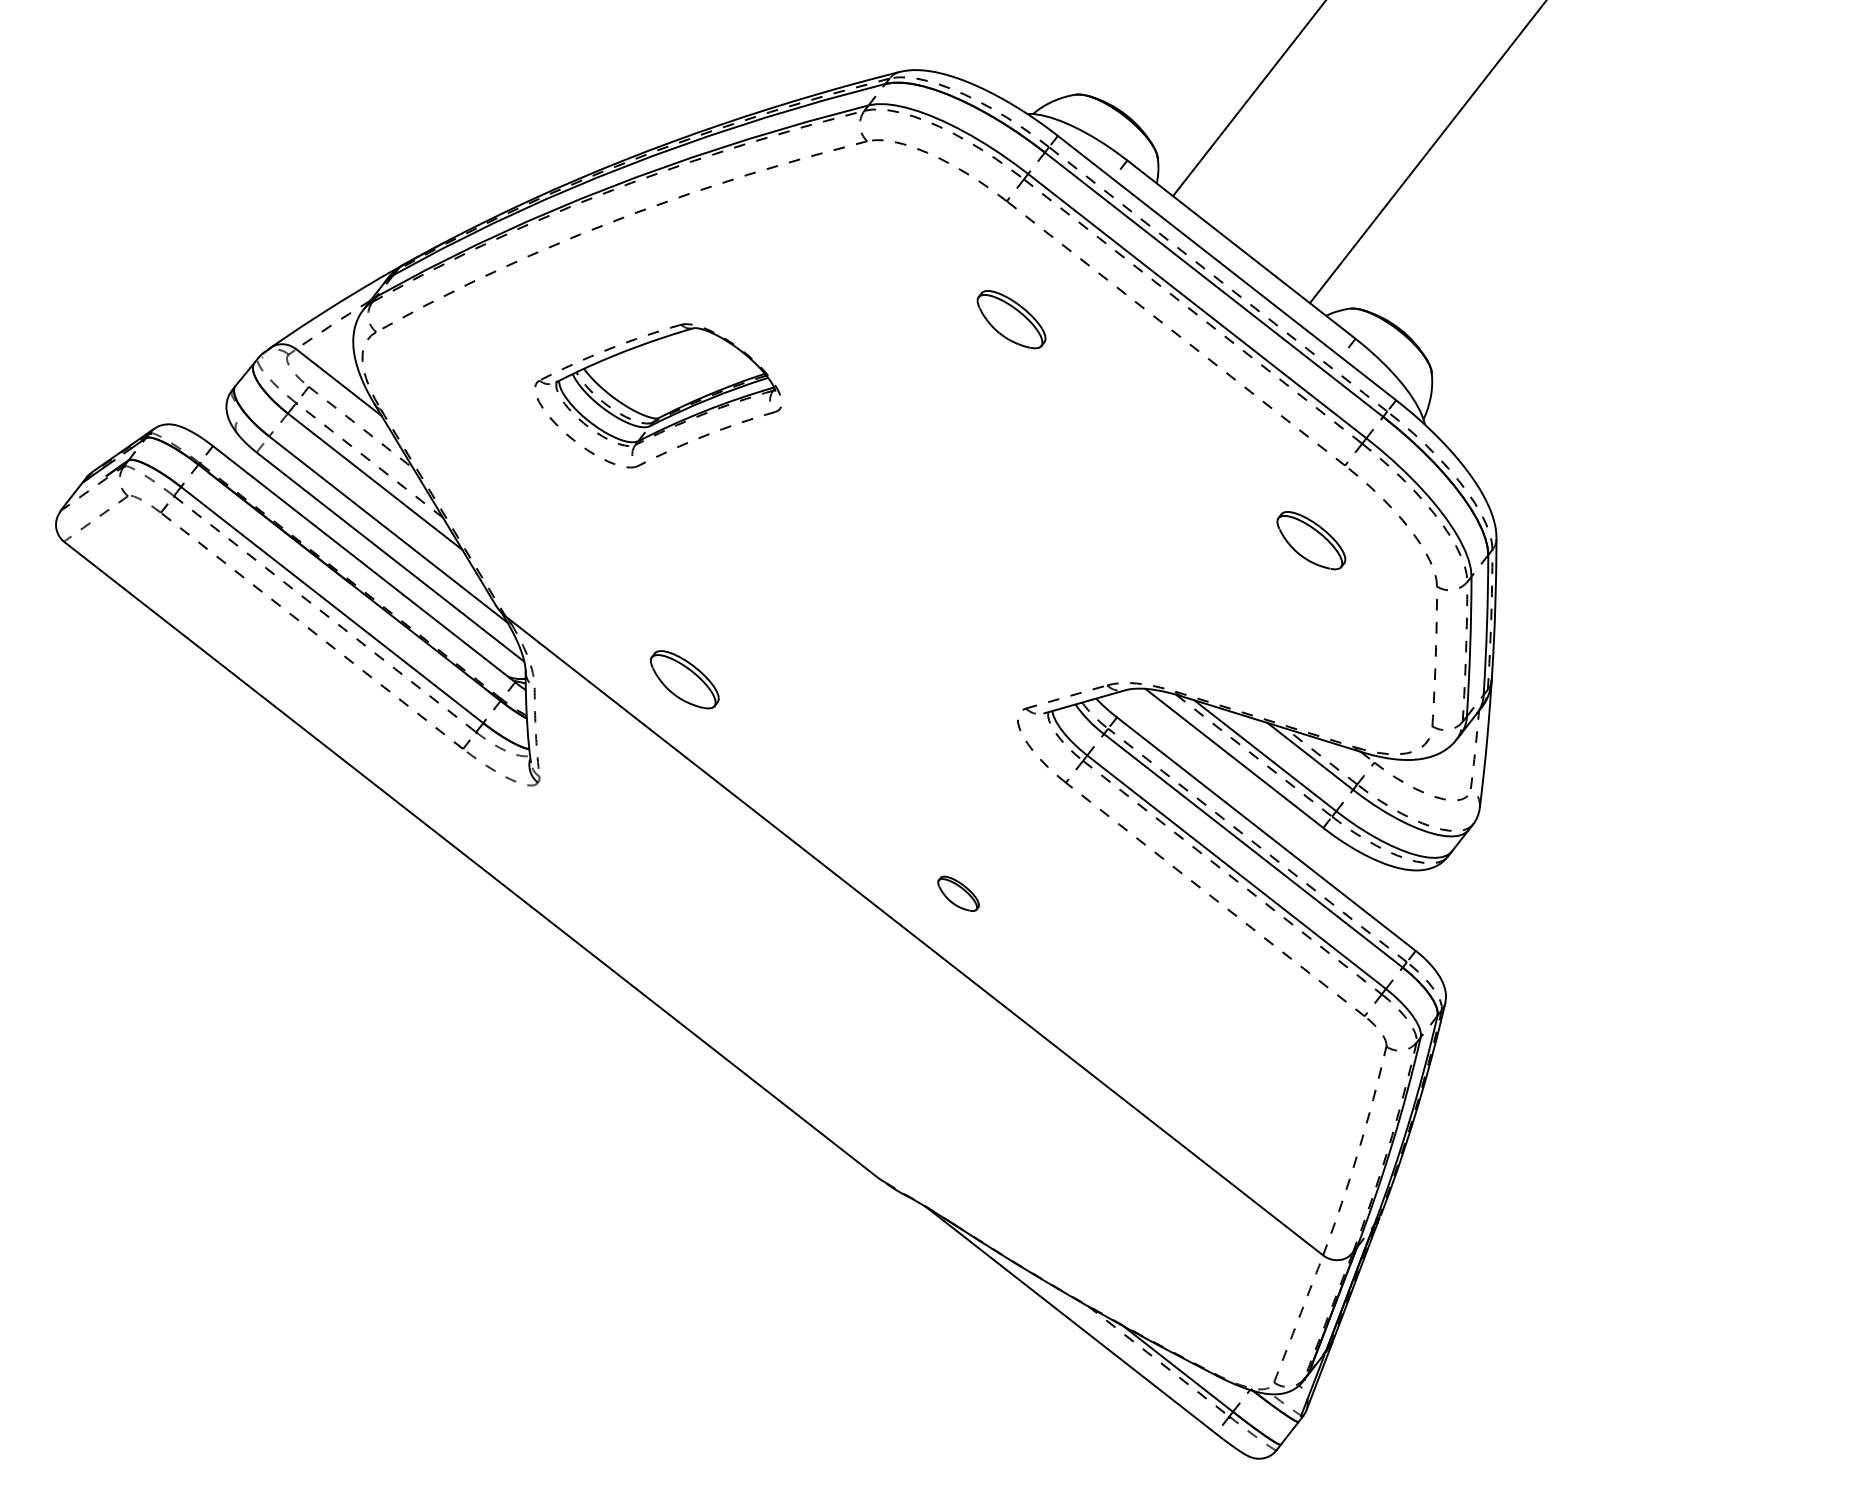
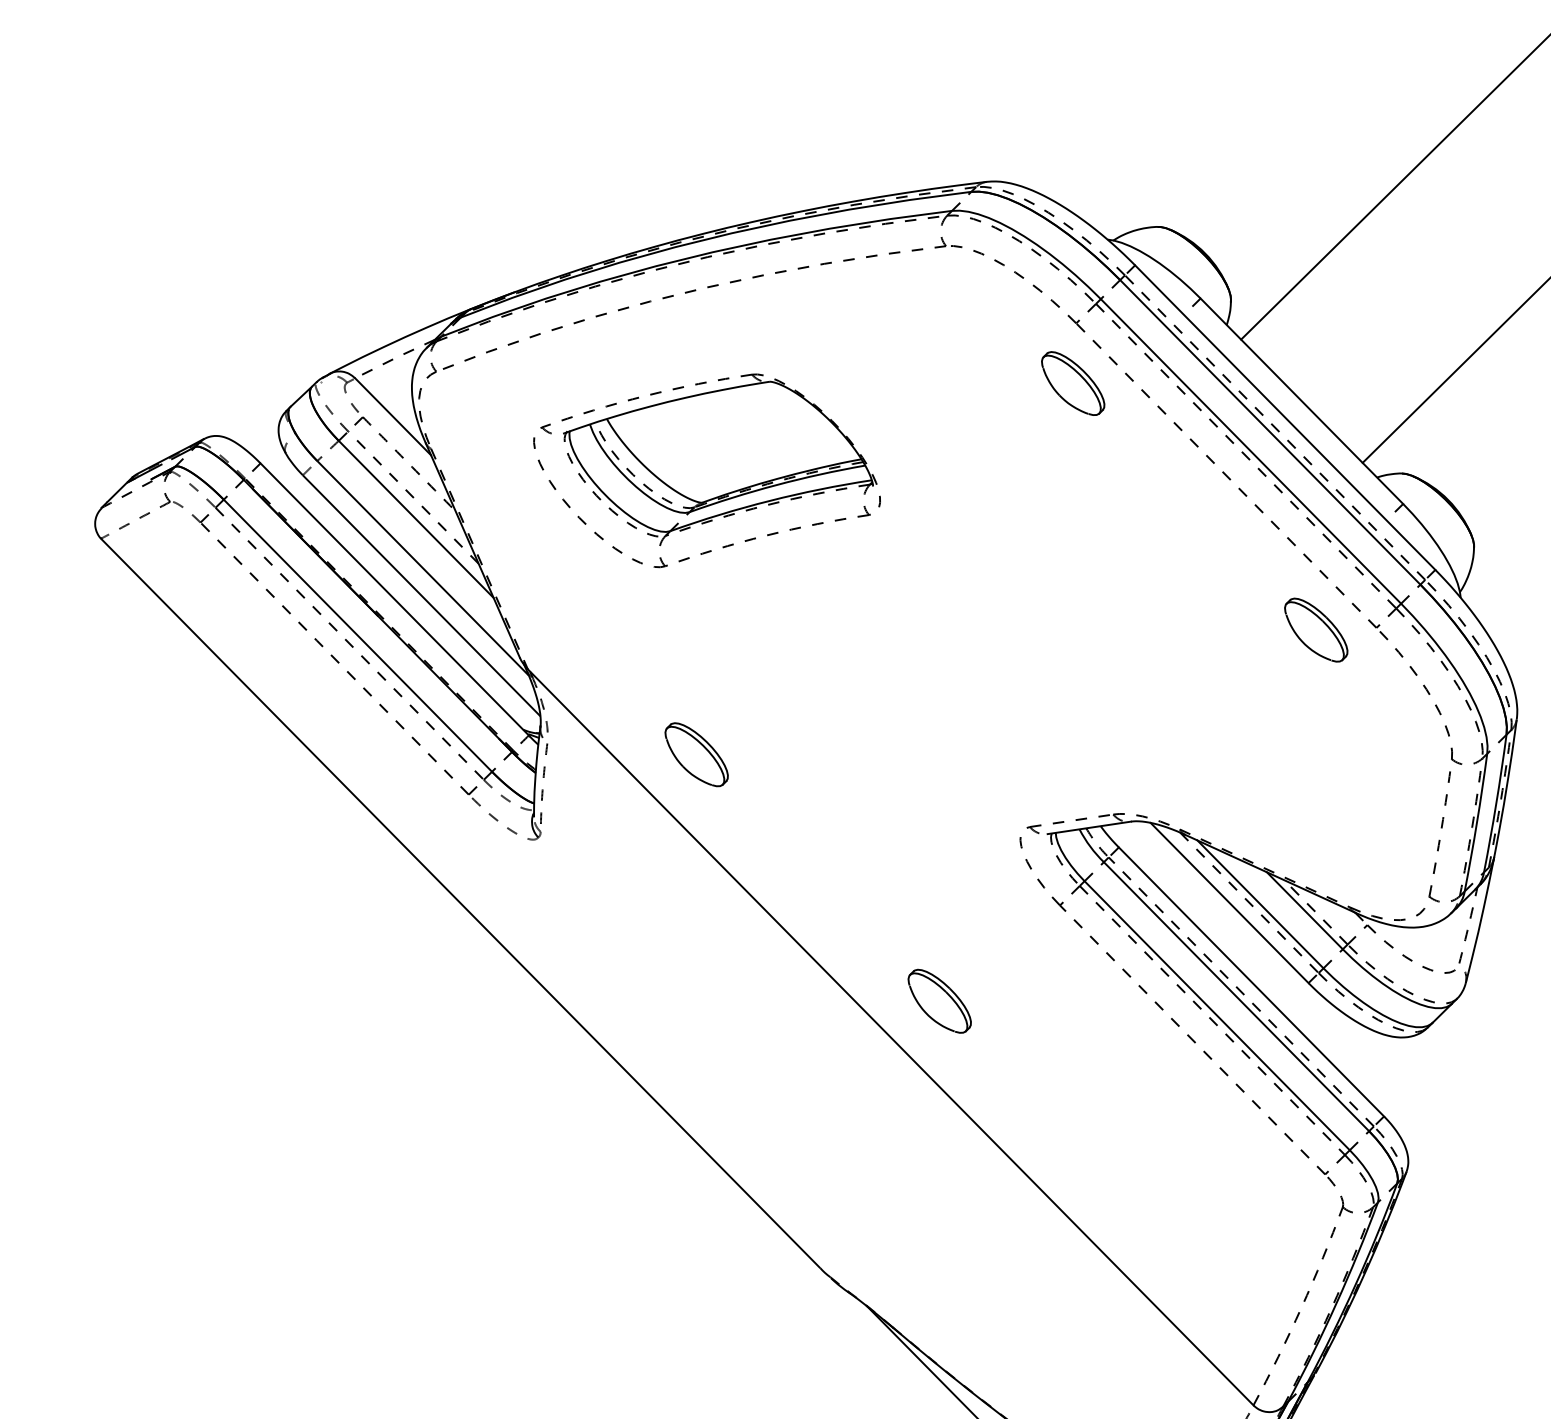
part: (1011, 319) -> (1073, 383), moved
part: (658, 395) -> (707, 470), size x1.43
part: (1311, 540) -> (1316, 630), moved
part: (958, 893) -> (939, 1001), size x1.67

